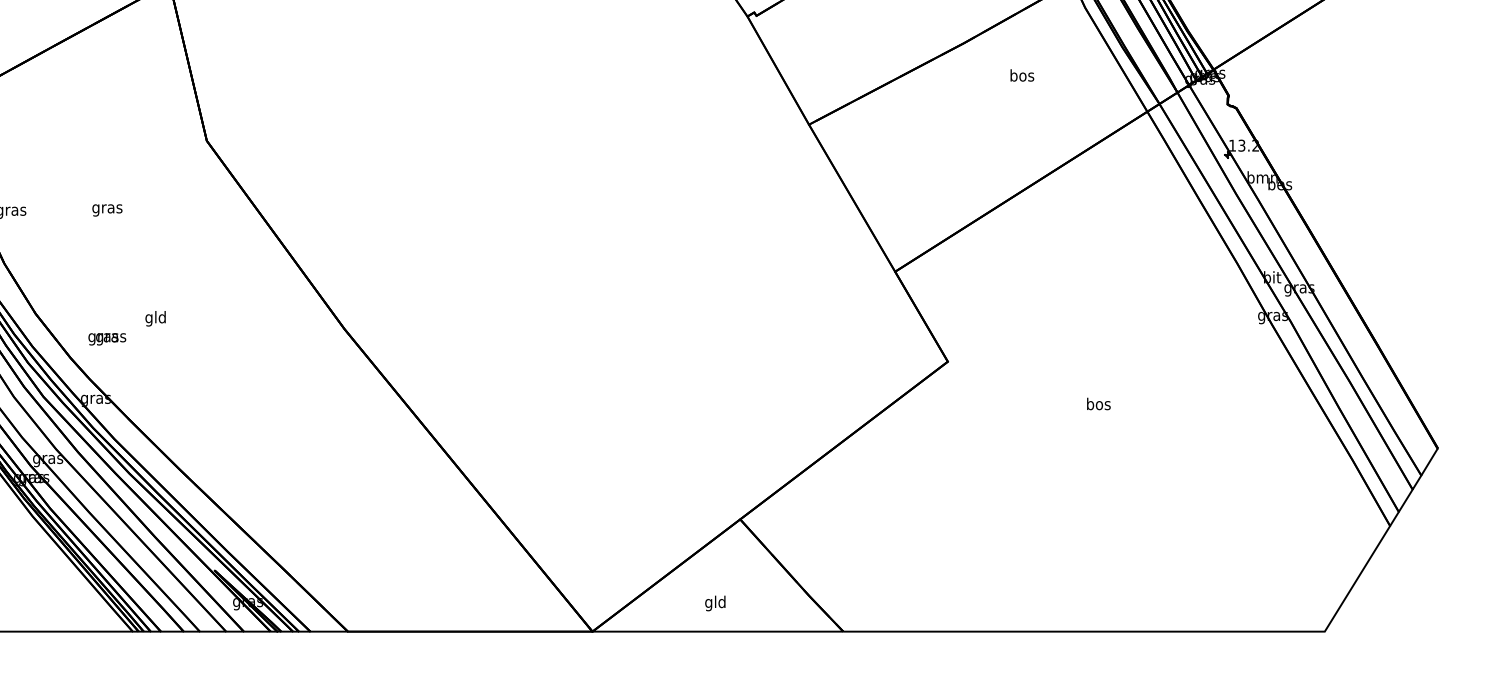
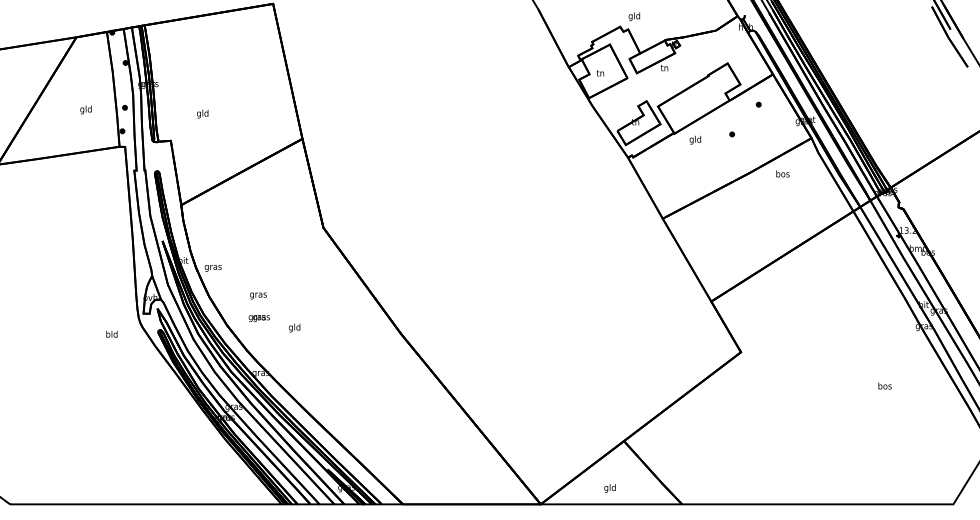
text: (1021, 74) -> (782, 173), moved
text: (107, 209) -> (258, 295), moved
text: (105, 339) -> (258, 318), moved
text: (1097, 402) -> (884, 385), moved

